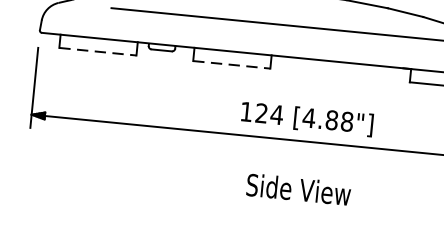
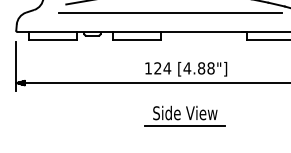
line: (98, 52) -> (53, 40), dashed -> solid
line: (231, 65) -> (136, 40), dashed -> solid
line: (297, 209) -> (185, 125), added

